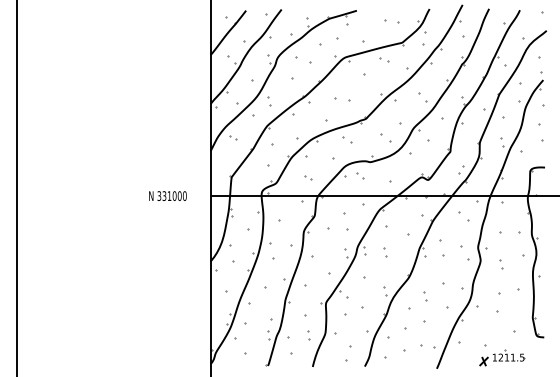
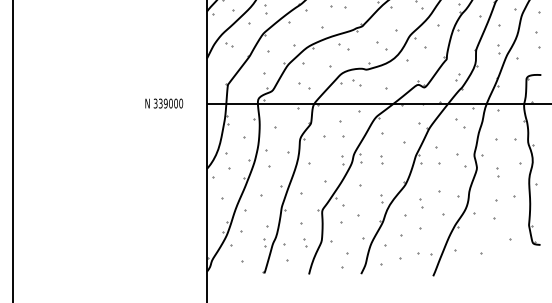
part: (308, 177) -> (304, 84), size x1.6
text: (169, 195) -> (165, 102), 331000 -> 339000
part: (502, 357) -> (498, 264), removed

